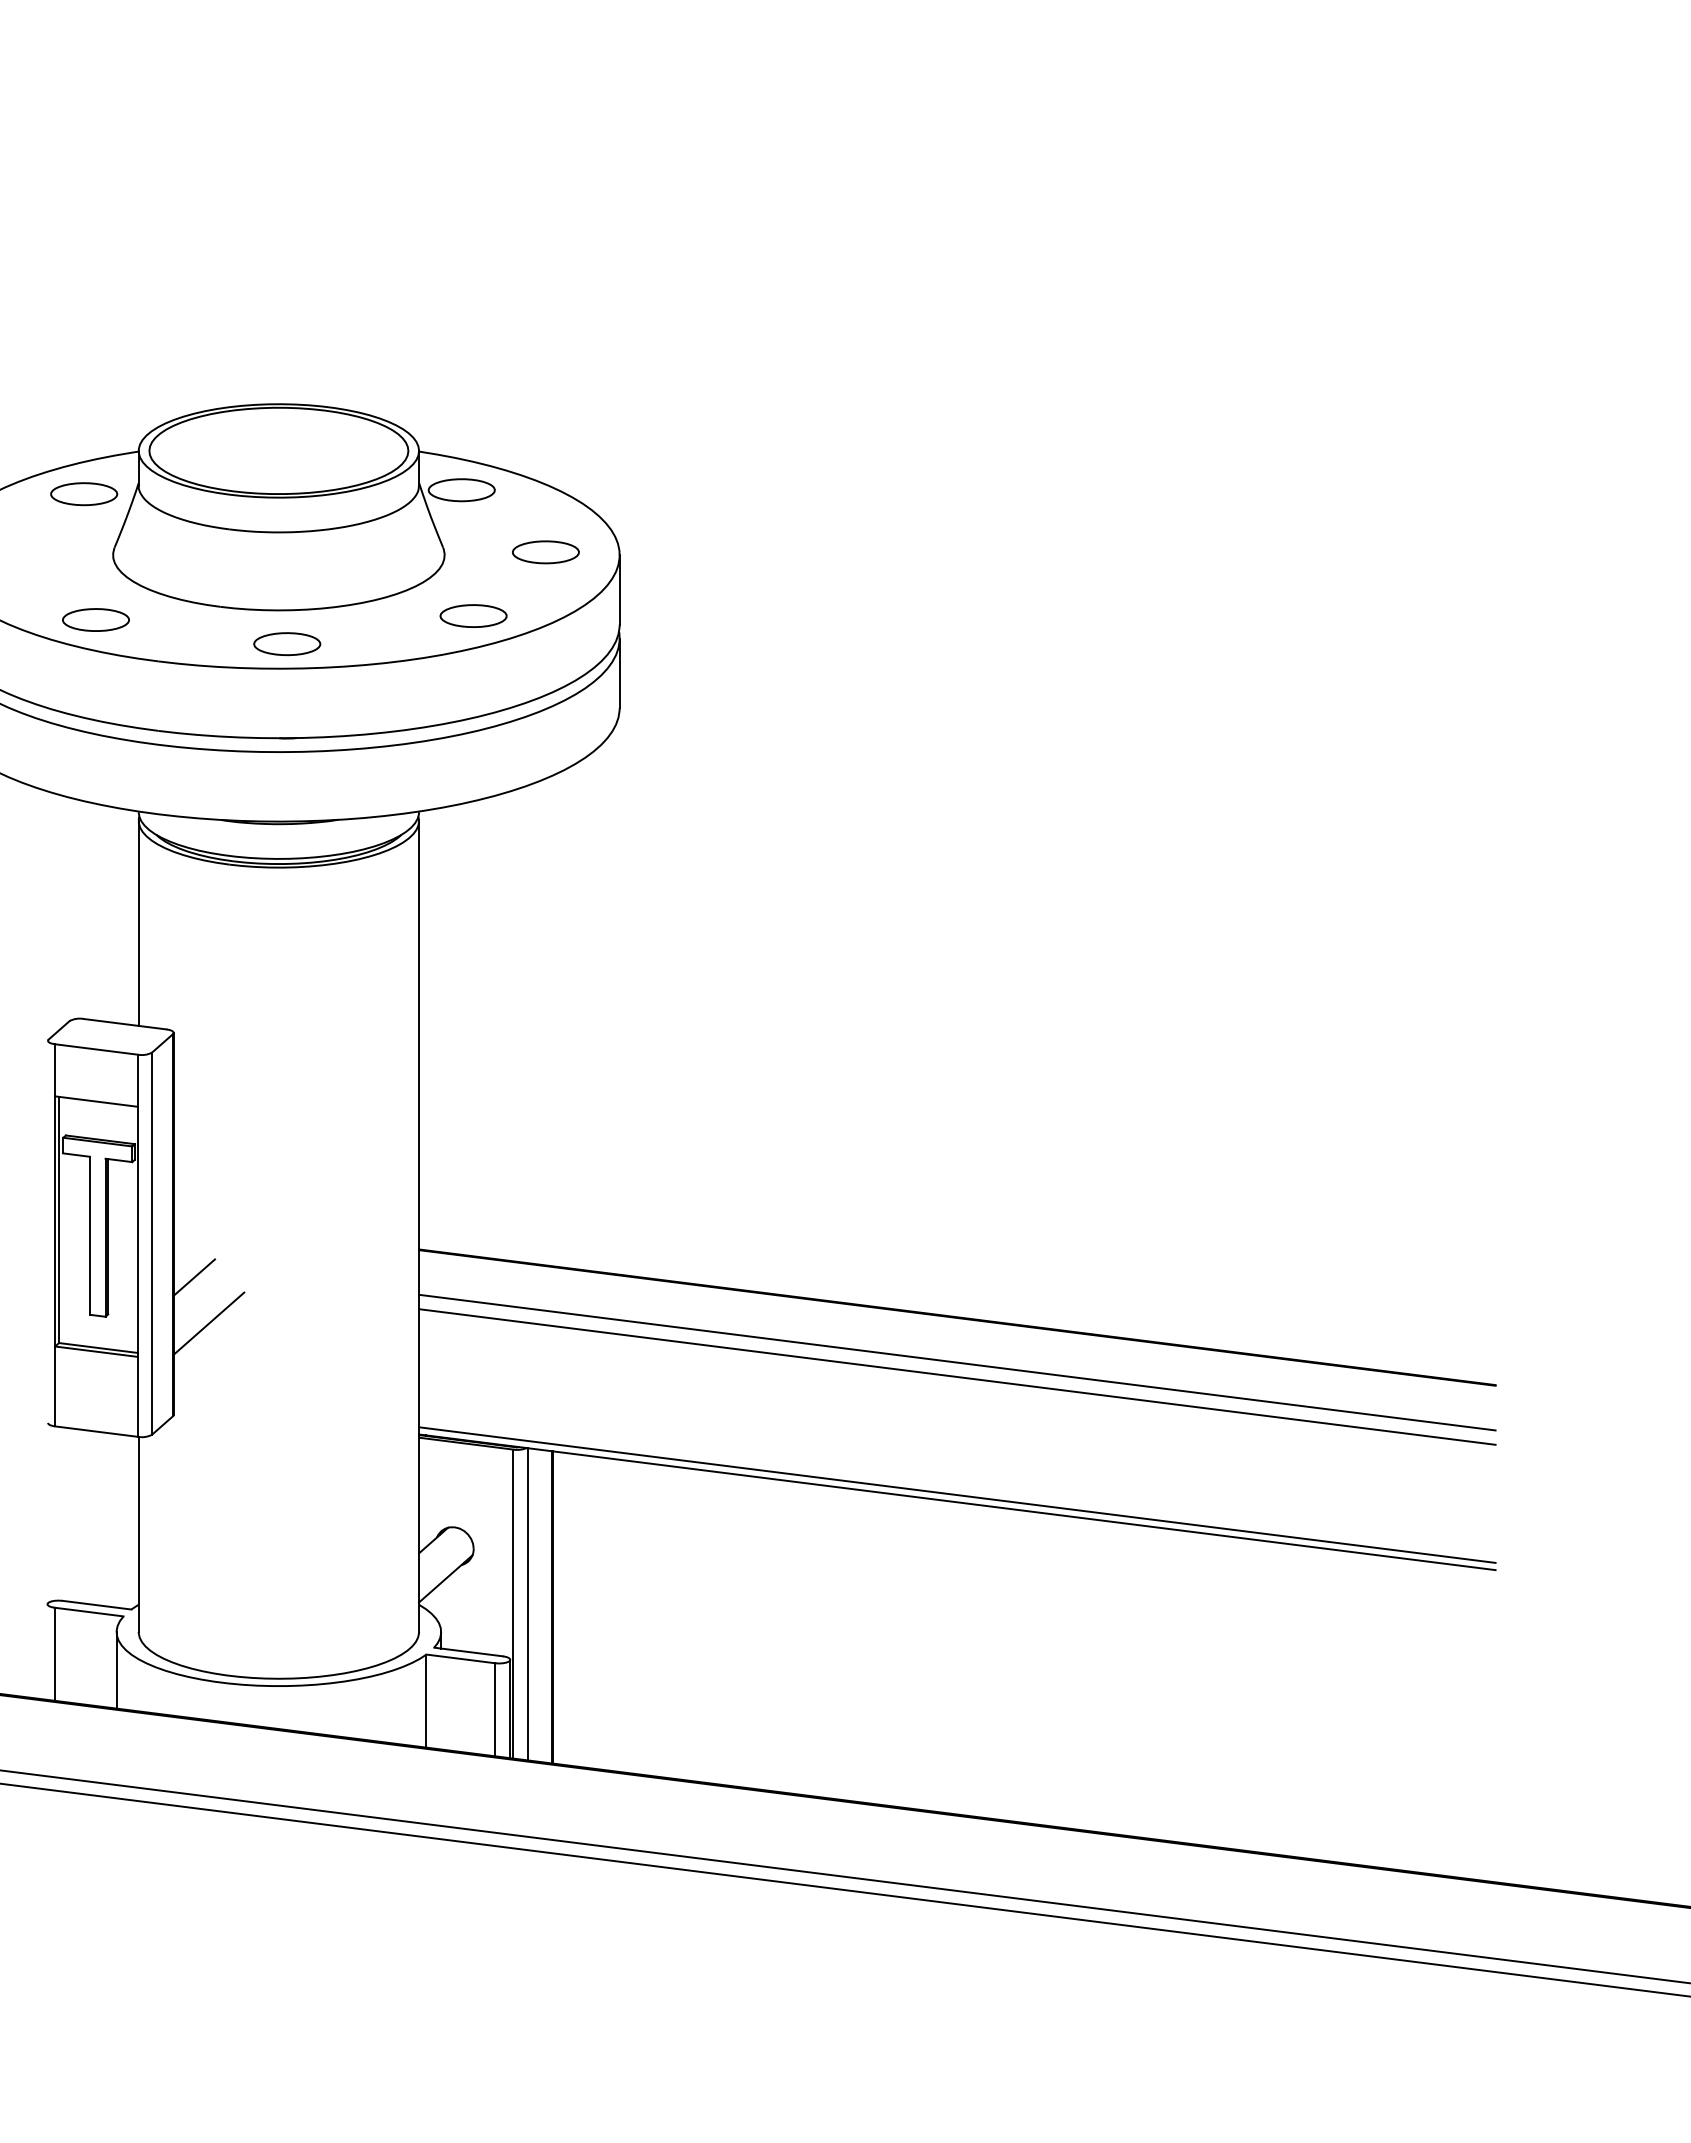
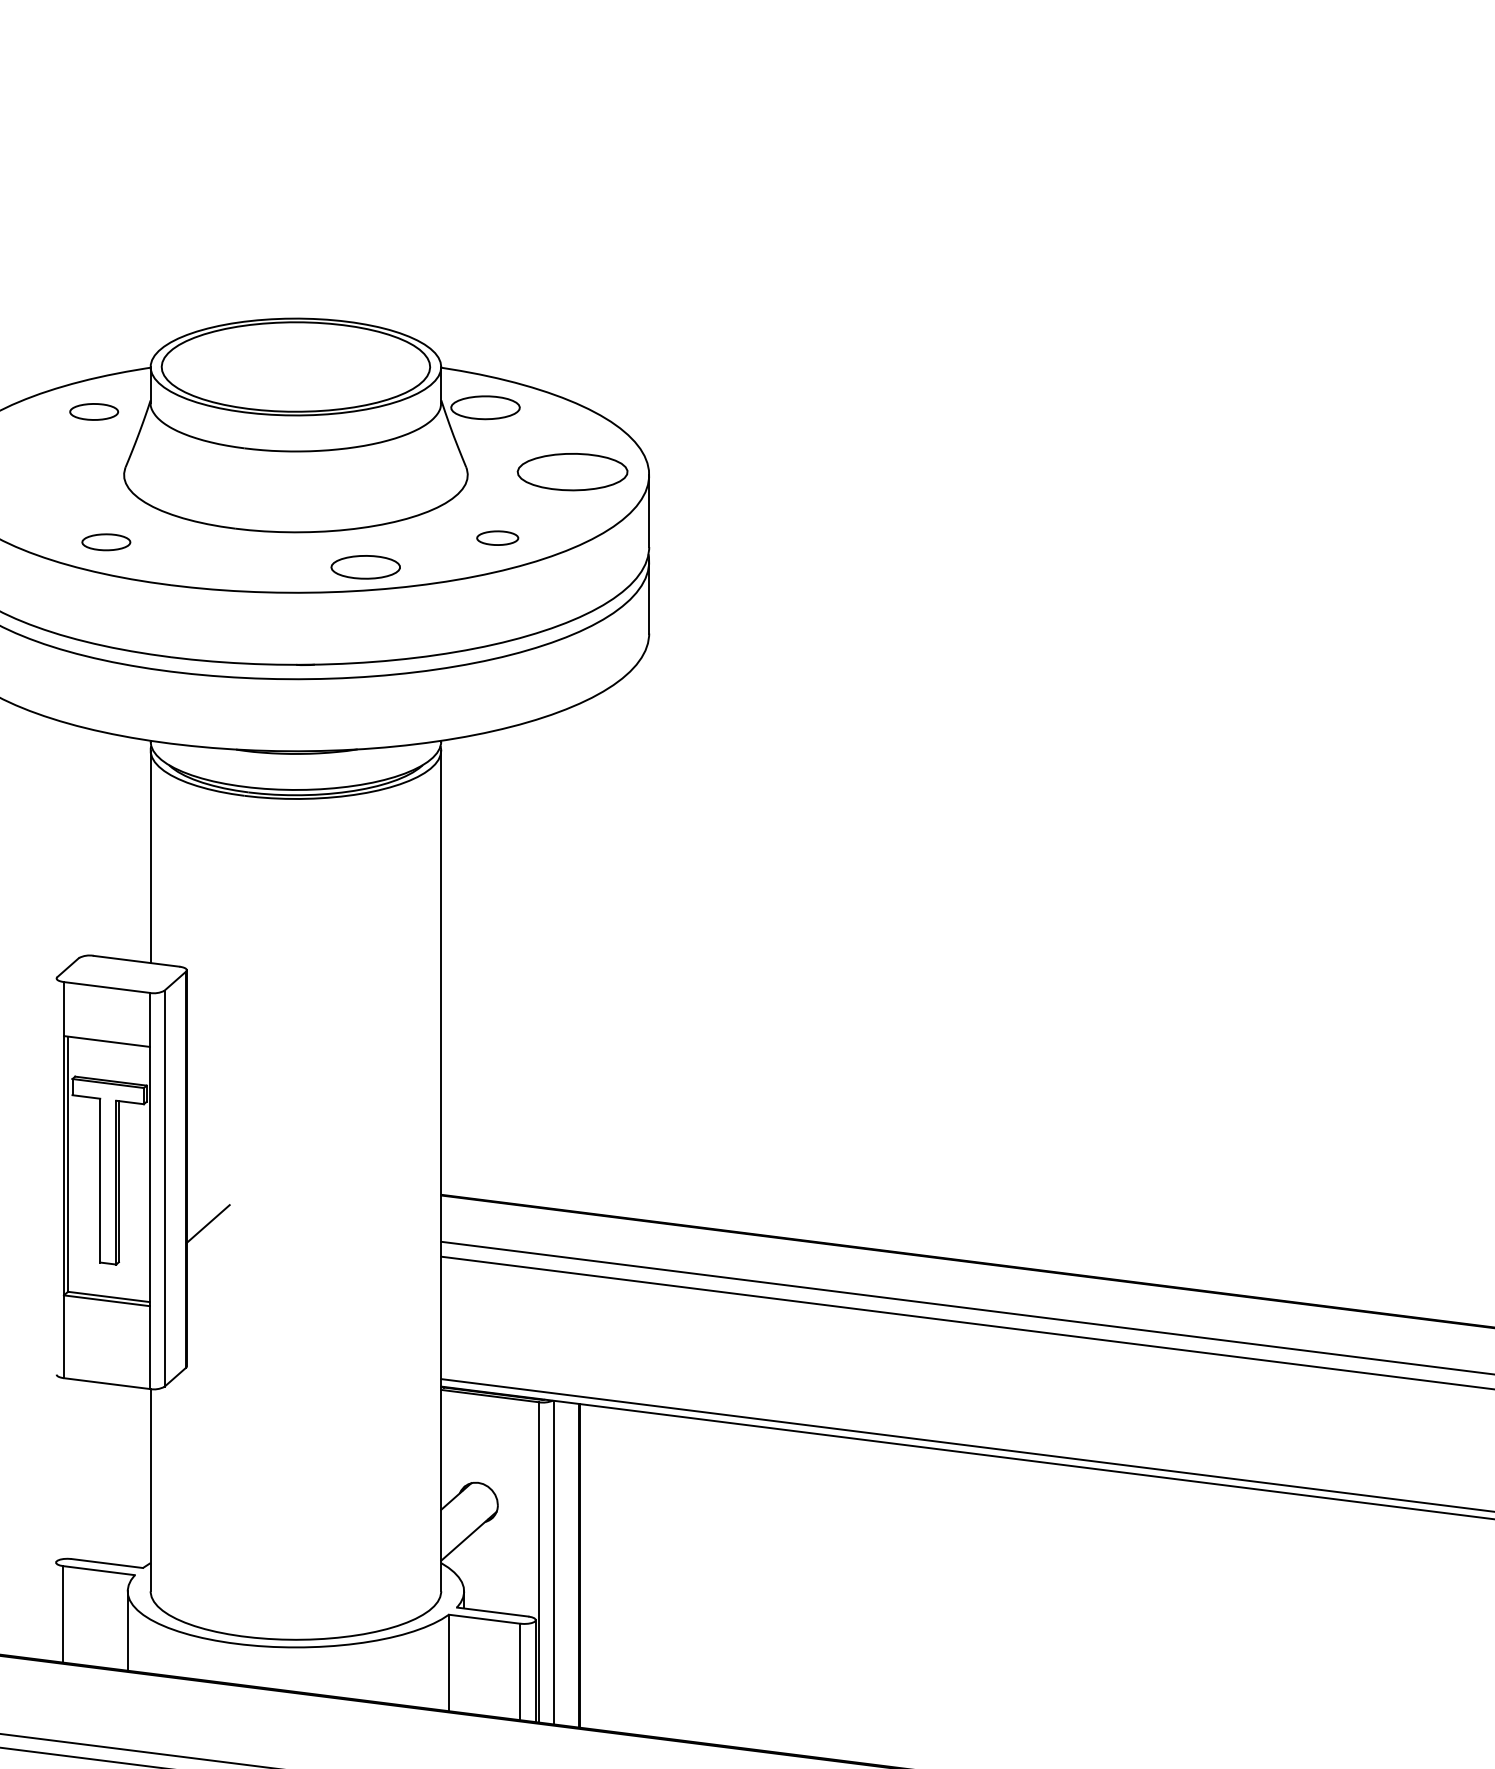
part: (84, 494) -> (94, 412), size x0.7
part: (545, 552) -> (572, 472), size x1.6
part: (473, 615) -> (497, 537), size x0.6
part: (95, 619) -> (105, 541), size x0.7
part: (287, 644) -> (366, 567), moved
line: (208, 1323) -> (222, 1271), removed

